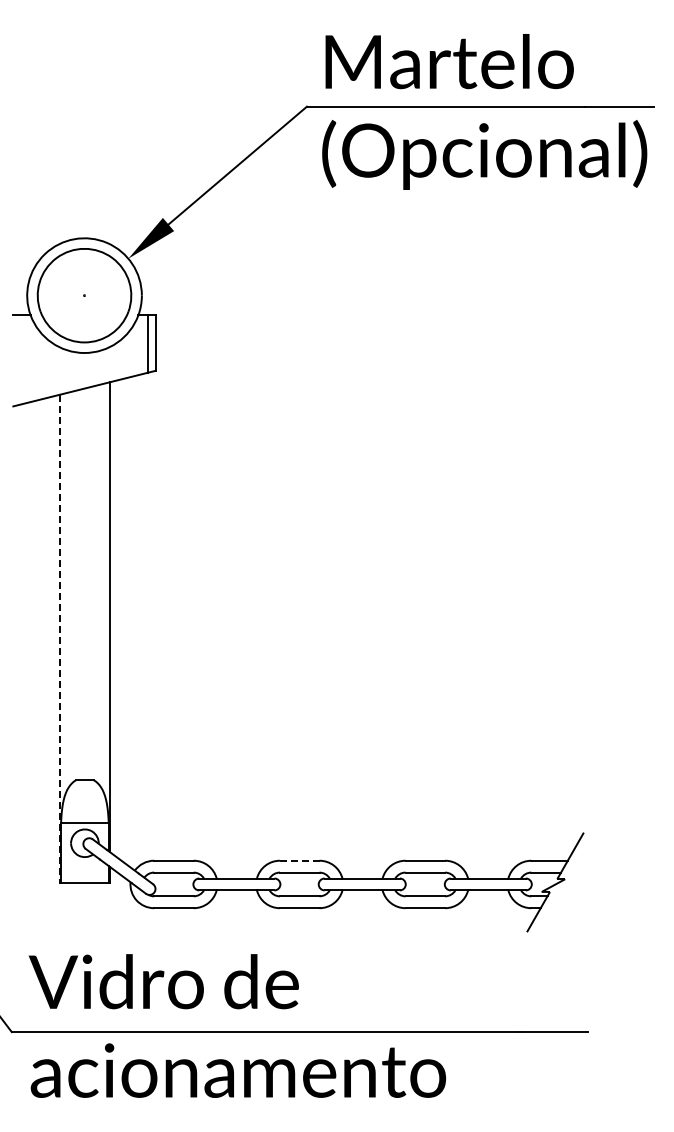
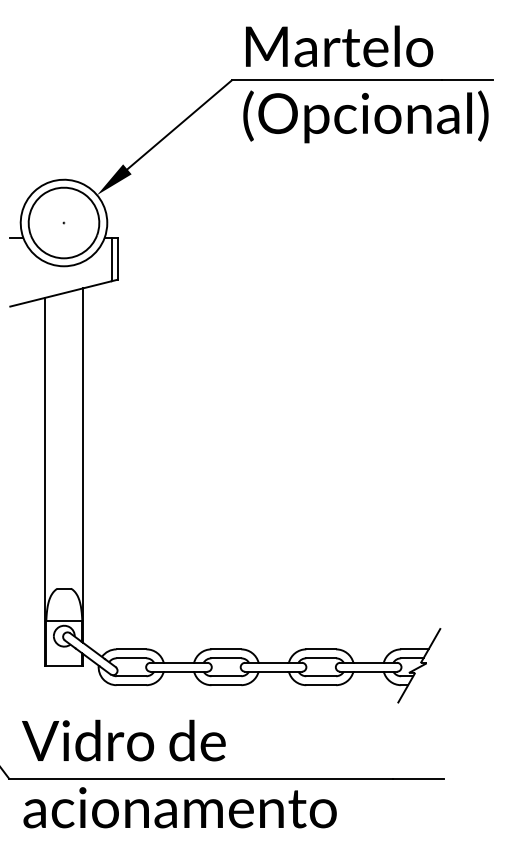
line: (59, 639) -> (45, 482), dashed -> solid
line: (299, 860) -> (226, 649), dashed -> solid

